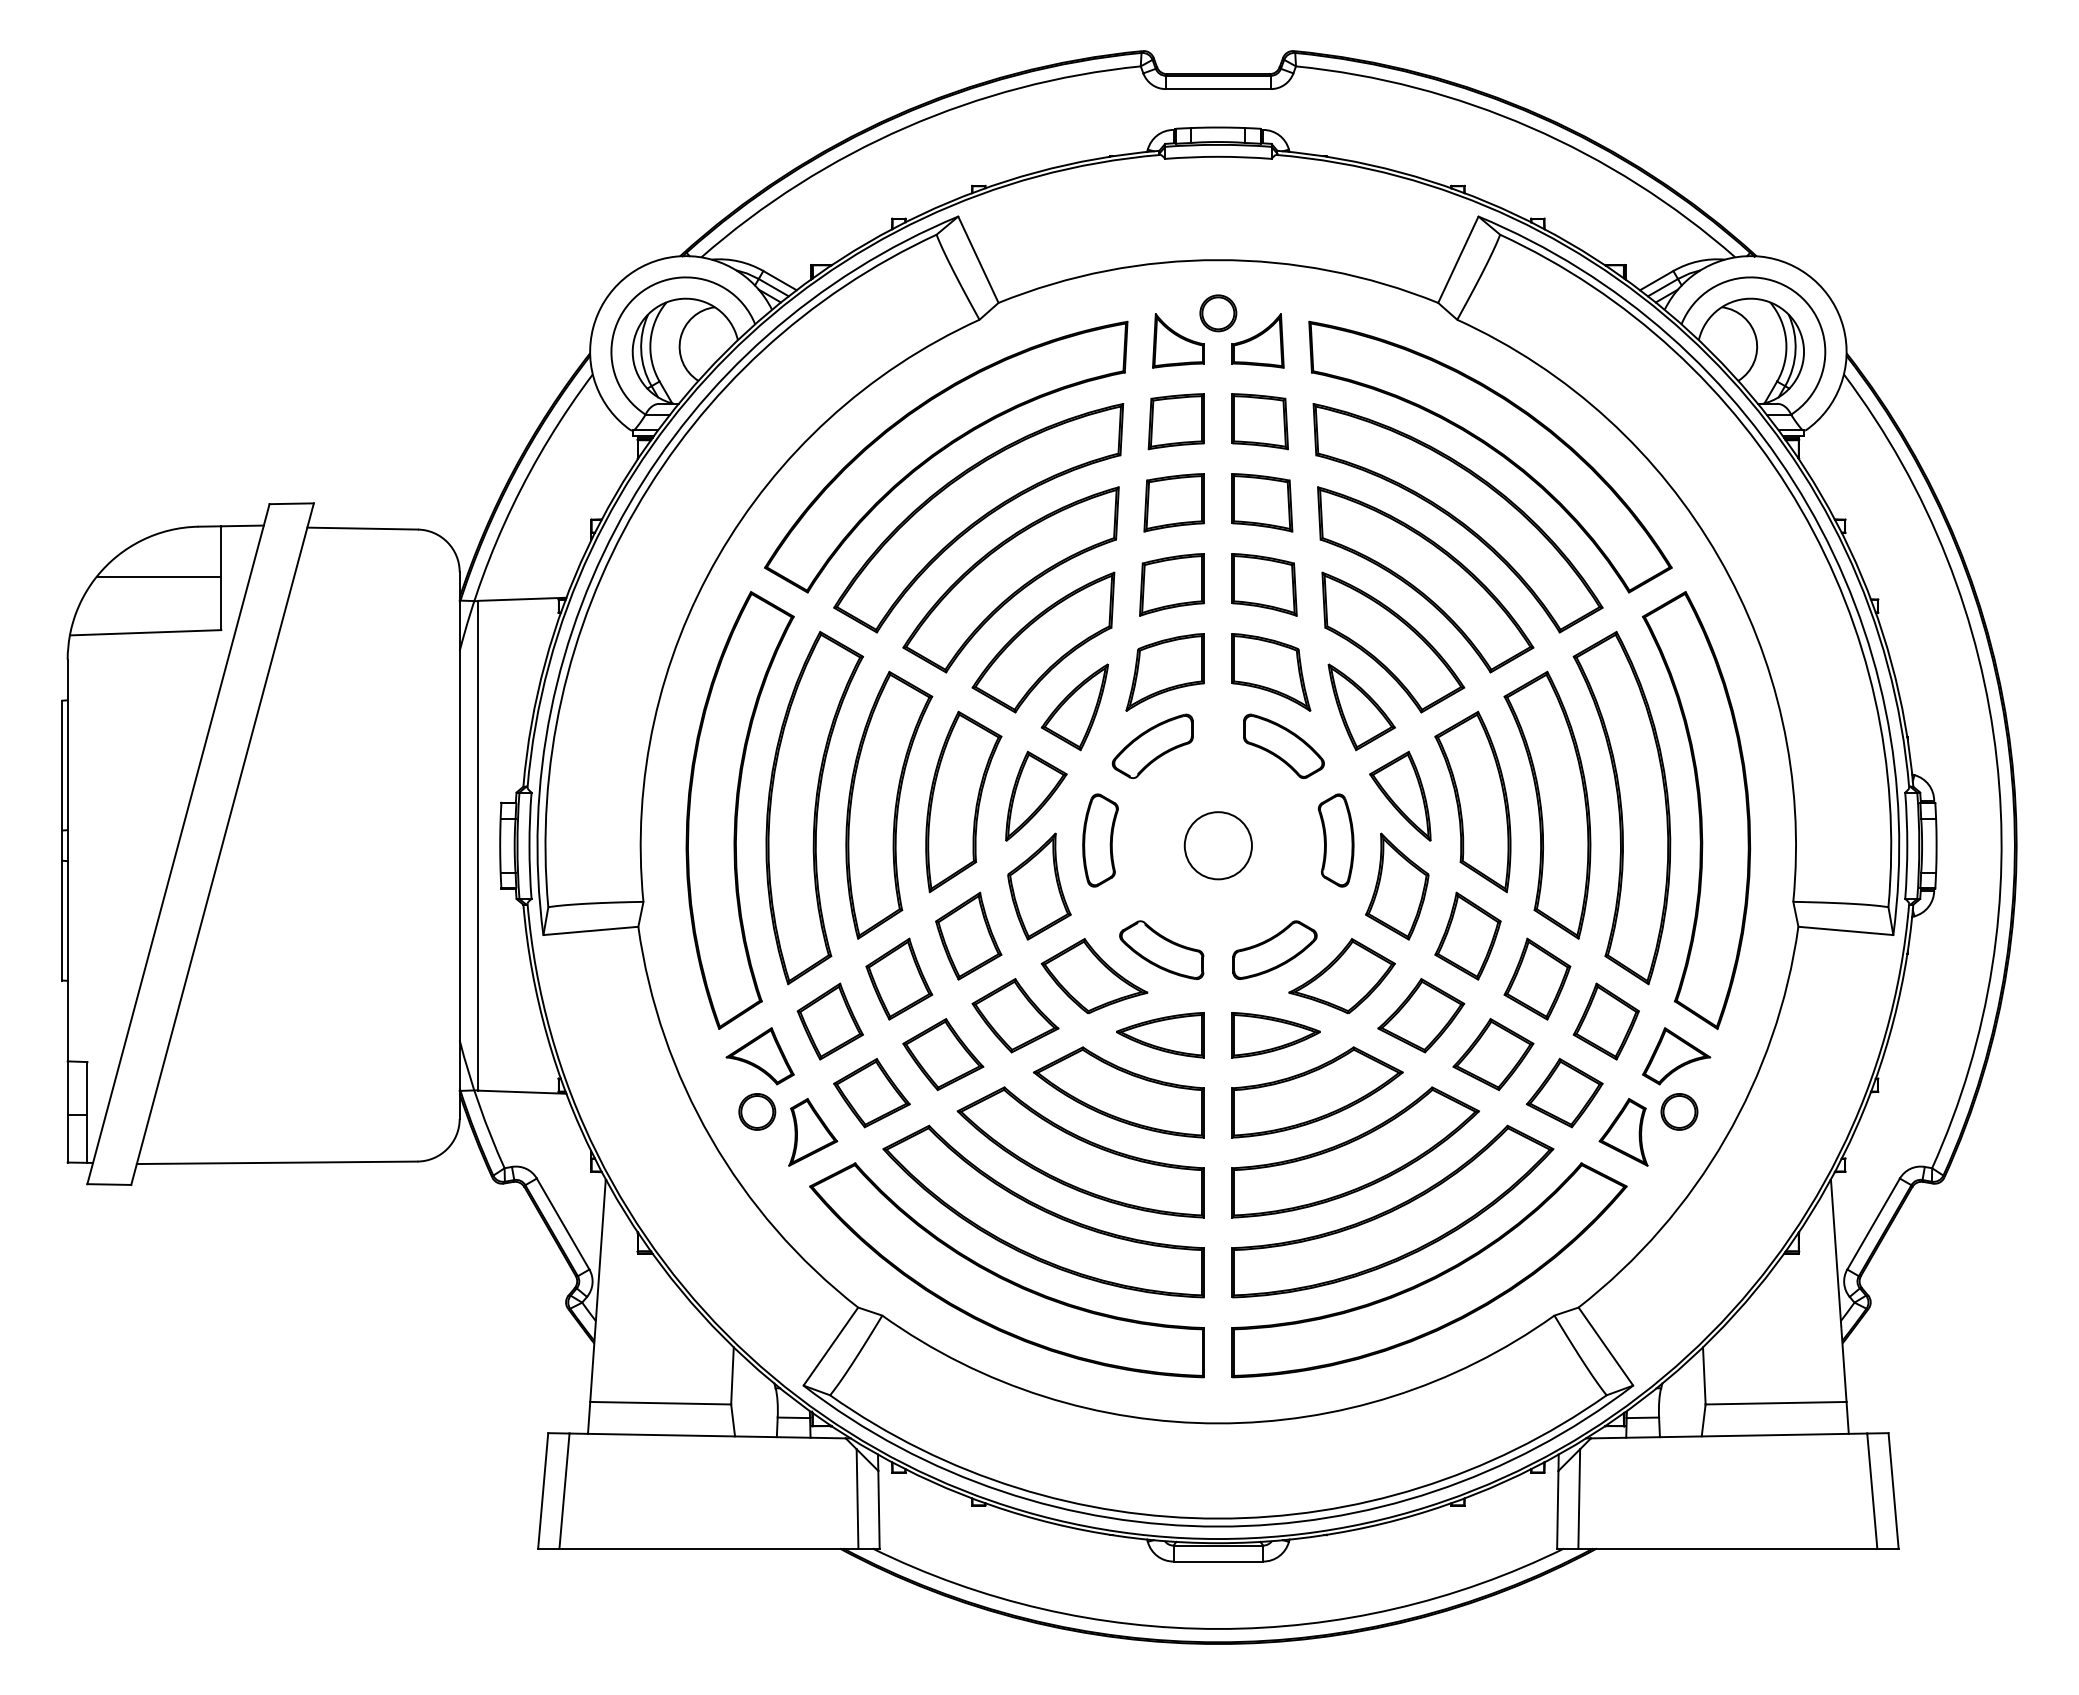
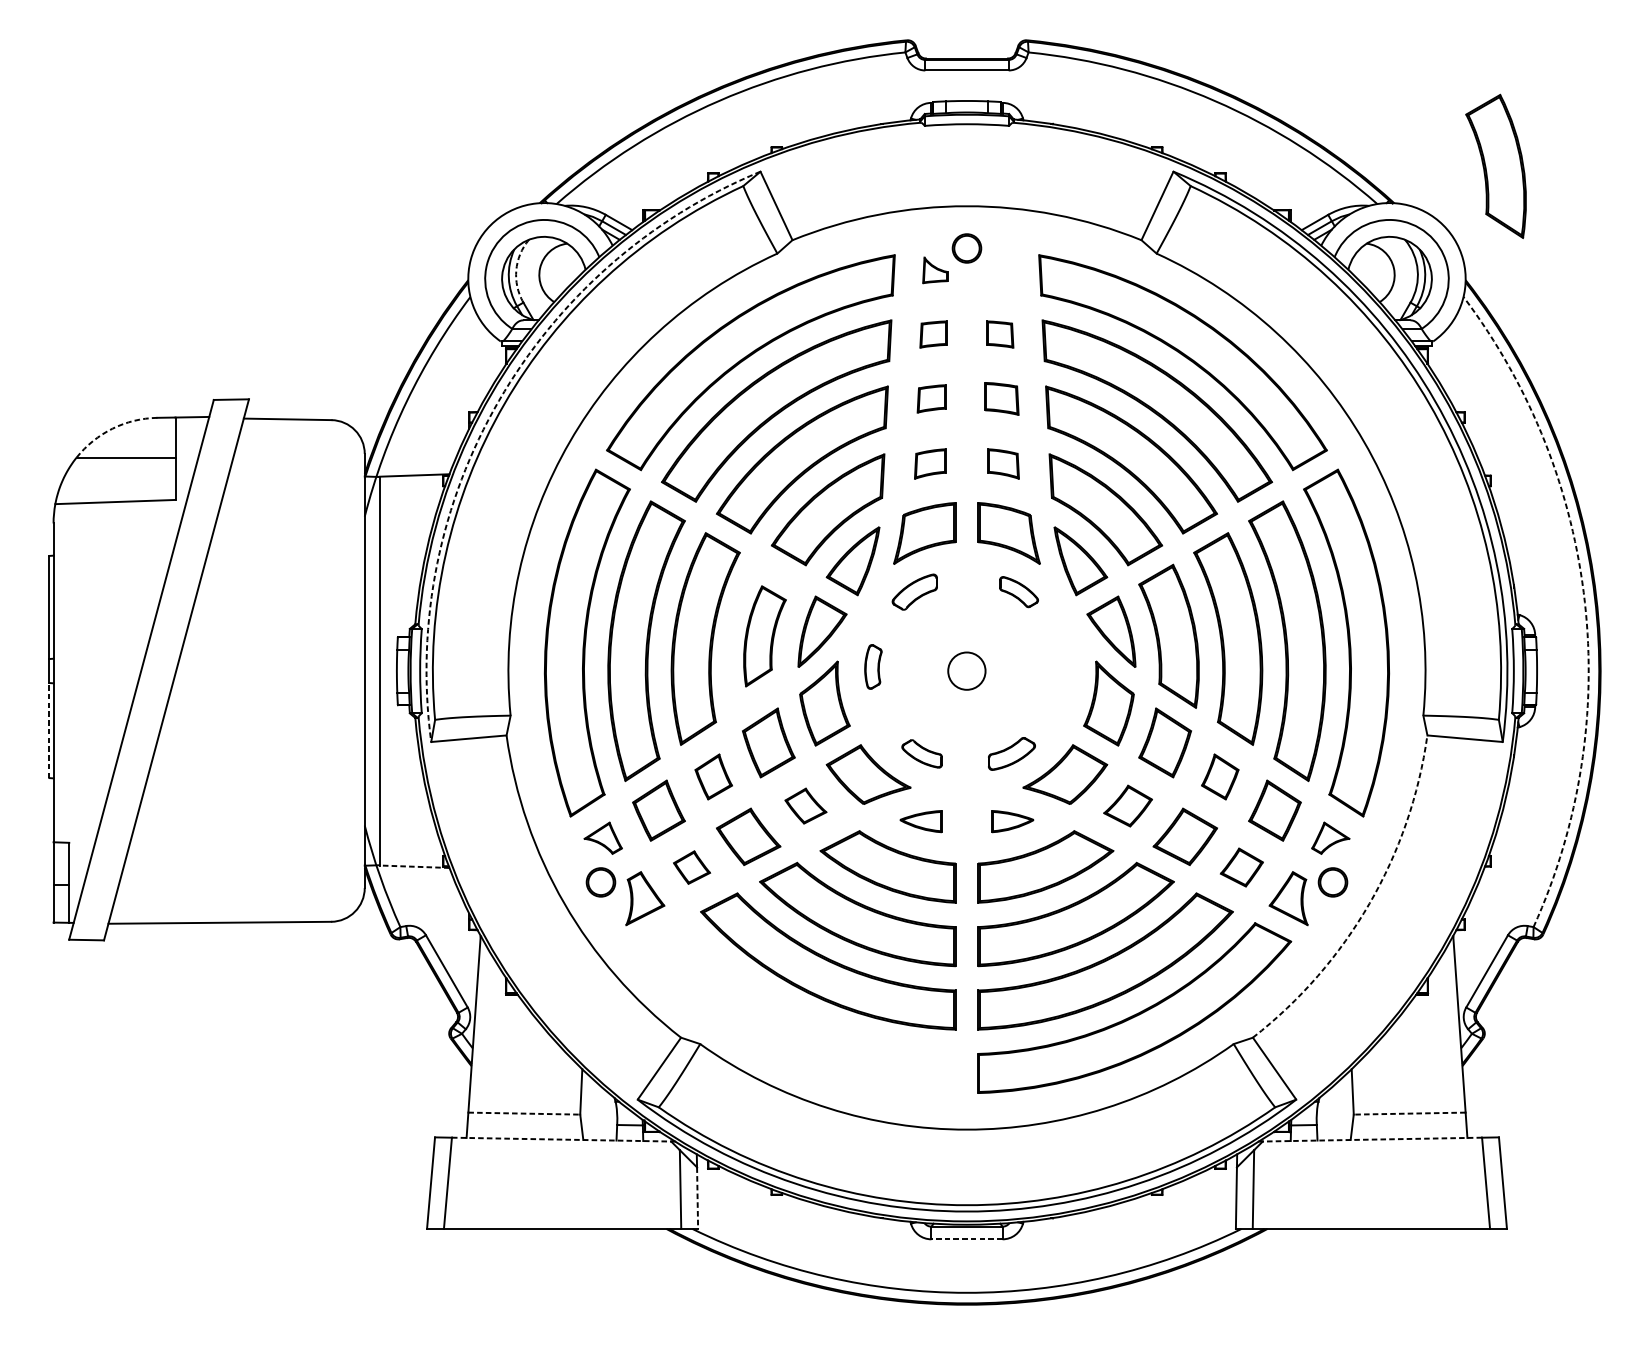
part: (1884, 209) -> (1495, 166), added
arc: (650, 340) -> (516, 270), solid -> dashed
part: (1178, 340) -> (935, 270), size x0.6
part: (1257, 340) -> (998, 270), removed
part: (1175, 421) -> (932, 334), size x0.6
part: (1259, 421) -> (999, 334), size x0.6
part: (1173, 502) -> (931, 398), size x0.6
part: (1262, 502) -> (1002, 398), size x0.7
arc: (628, 505) -> (498, 401), solid -> dashed
arc: (141, 540) -> (112, 428), solid -> dashed
part: (1171, 584) -> (929, 463), size x0.6
part: (1264, 584) -> (1003, 463), size x0.6
part: (1152, 745) -> (914, 591), size x0.7
part: (1283, 745) -> (1018, 591), size x0.6
arc: (1996, 759) -> (1584, 602), solid -> dashed
part: (963, 801) -> (764, 635), size x0.7
part: (1100, 840) -> (873, 666), size x0.6
part: (1335, 840) -> (1059, 666), removed
circle: (1217, 845) -> (966, 670), size x0.7
line: (62, 920) -> (49, 730), solid -> dashed
part: (1161, 949) -> (921, 753), size x0.6
part: (1274, 949) -> (1011, 753), size x0.7
part: (899, 978) -> (713, 776), size x0.7
part: (1537, 978) -> (1220, 776), size x0.7
part: (1015, 1015) -> (805, 805), size x0.6
part: (1421, 1015) -> (1128, 805), size x0.7
part: (1160, 1035) -> (921, 821), size x0.6
part: (1275, 1035) -> (1012, 821), size x0.6
part: (759, 1056) -> (602, 838), size x0.7
part: (1676, 1056) -> (1330, 838), size x0.7
line: (521, 1092) -> (413, 866), solid -> dashed
part: (871, 1093) -> (691, 867), size x0.6
part: (1564, 1093) -> (1241, 867), size x0.7
arc: (1725, 1138) -> (1369, 903), solid -> dashed
part: (1003, 1276) -> (796, 1013), removed
line: (661, 1403) -> (524, 1113), solid -> dashed
line: (1775, 1403) -> (1409, 1113), solid -> dashed
line: (708, 1435) -> (562, 1139), solid -> dashed
line: (1728, 1435) -> (1371, 1139), solid -> dashed
line: (878, 1509) -> (697, 1197), solid -> dashed
line: (1218, 1561) -> (967, 1239), solid -> dashed

